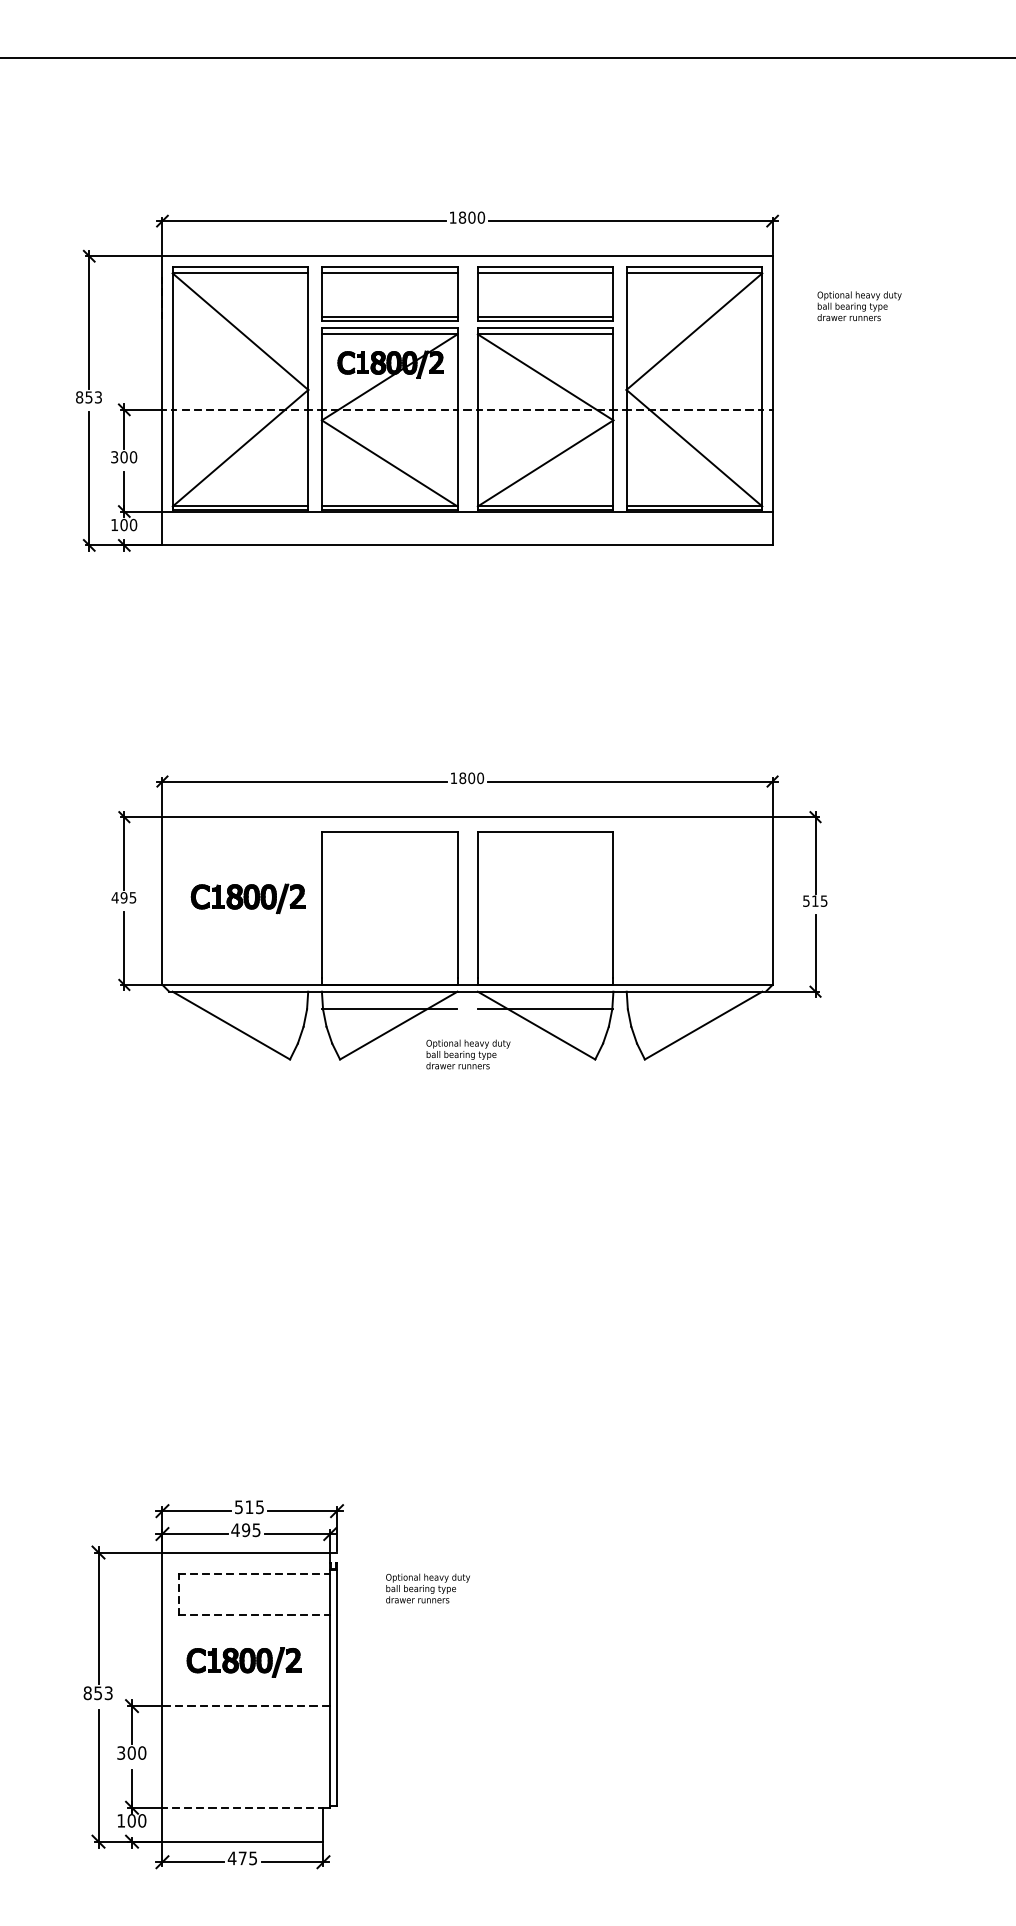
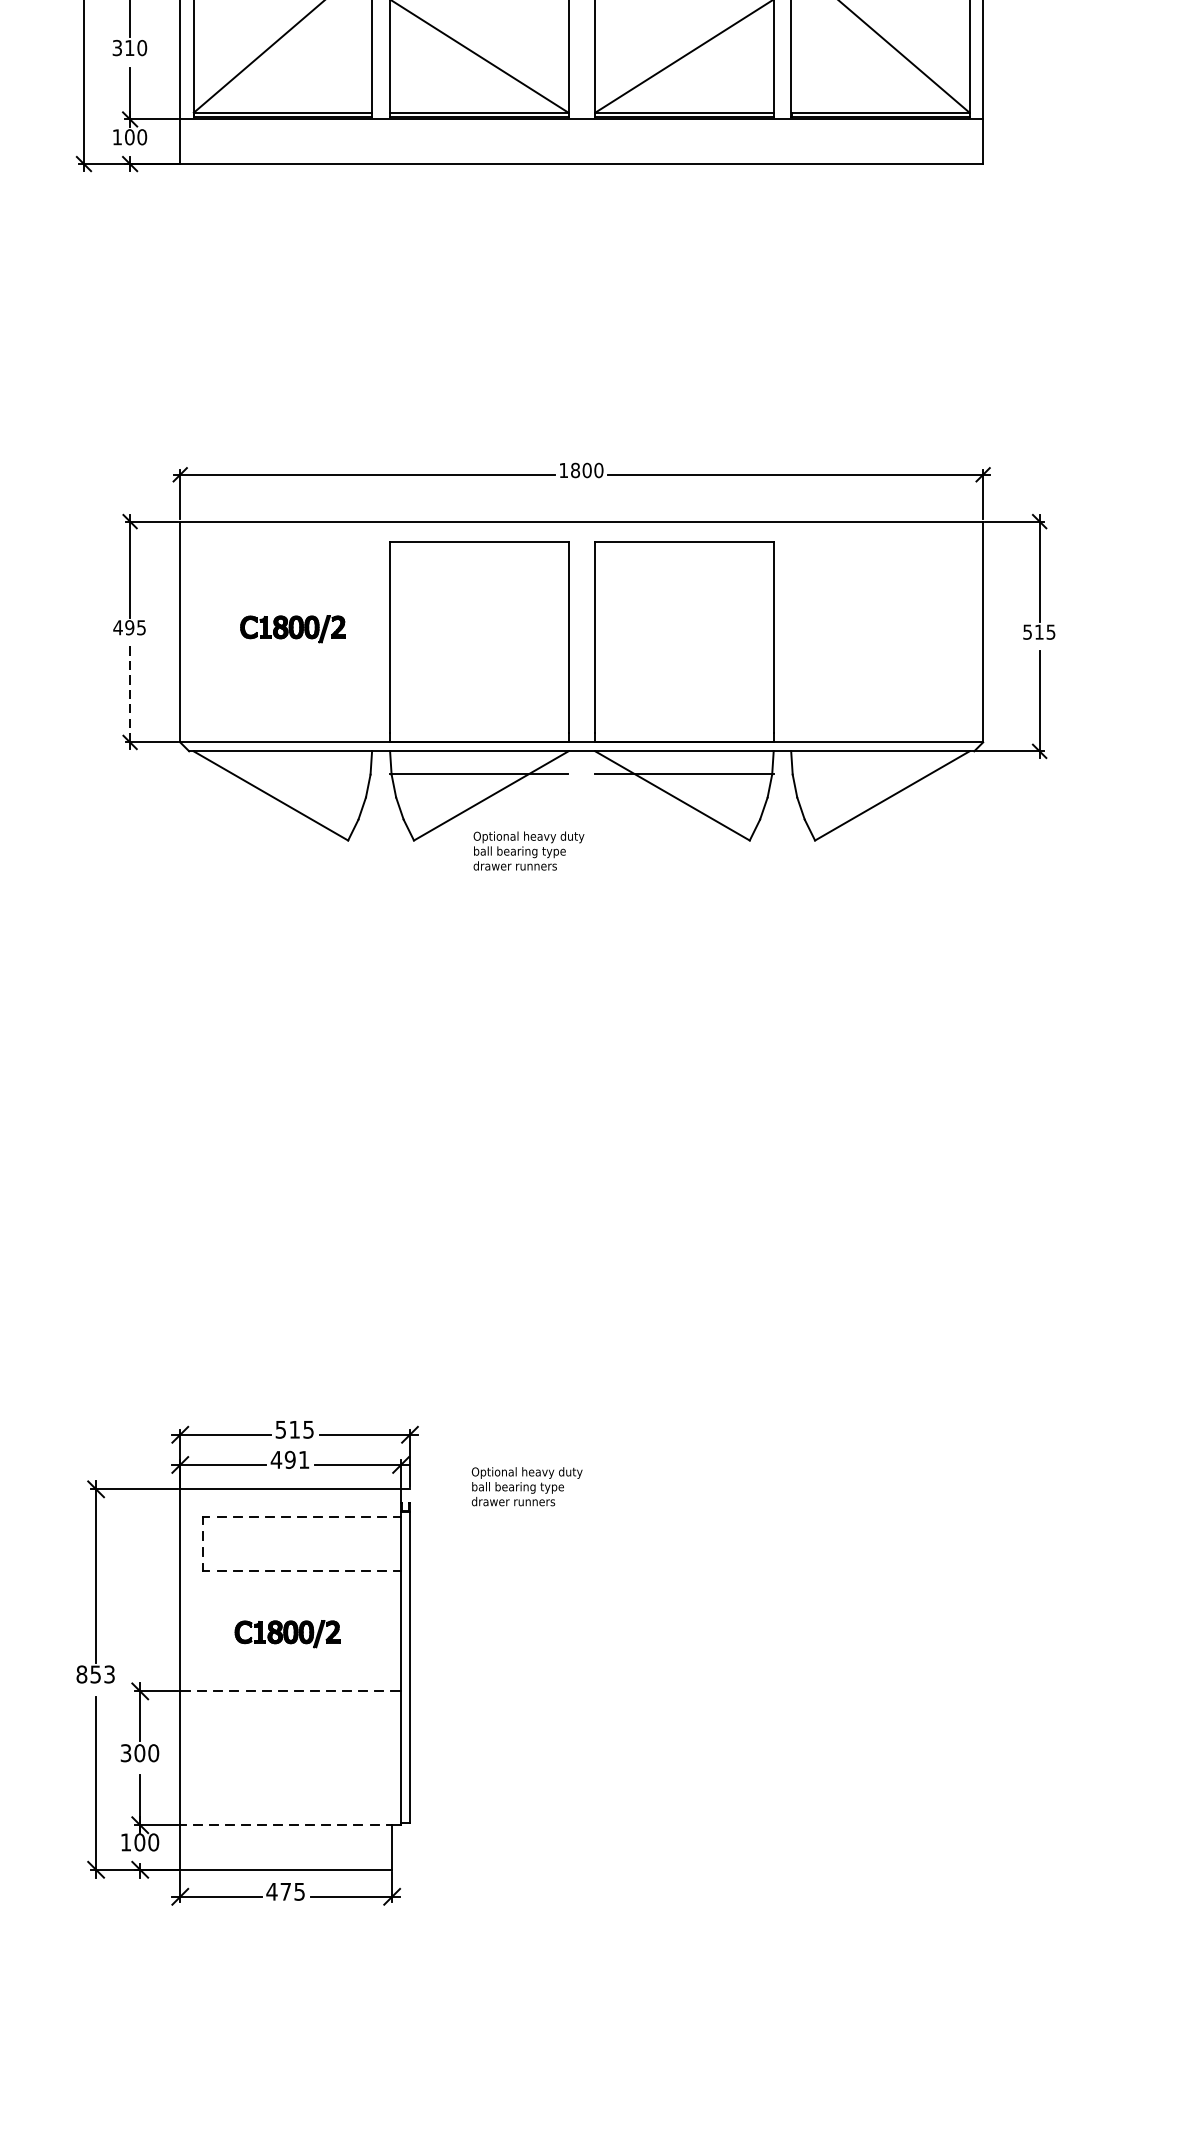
text: (123, 457) -> (128, 48), 300 -> 310
part: (247, 898) -> (292, 628), size x0.7
line: (124, 948) -> (130, 694), solid -> dashed
text: (468, 1054) -> (529, 851), moved
text: (256, 1530) -> (304, 1460), 495 -> 491
text: (427, 1588) -> (526, 1486), moved
part: (243, 1662) -> (286, 1634), size x0.7

